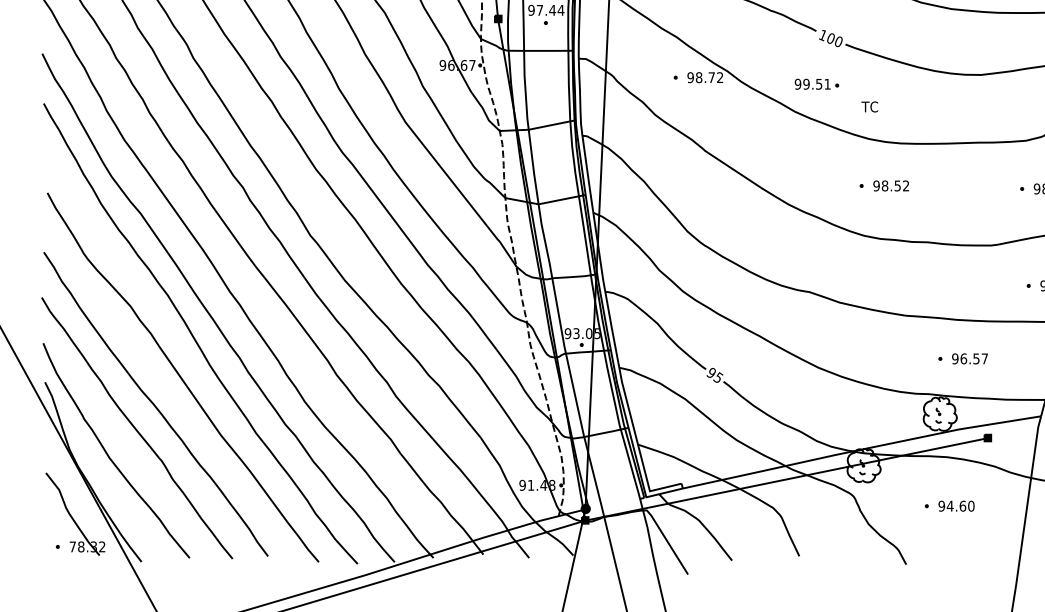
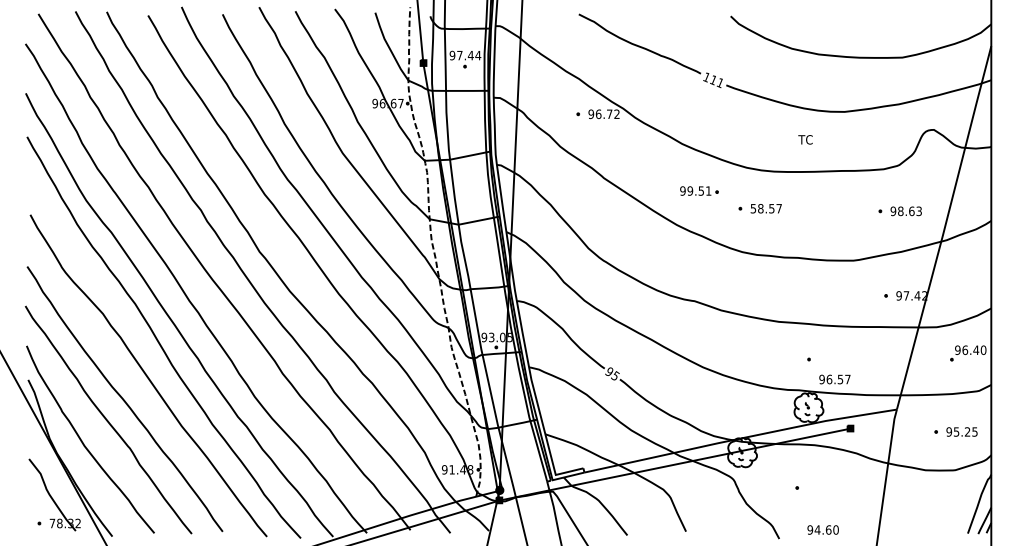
text: (834, 40) -> (716, 81), 100 -> 111
text: (698, 76) -> (598, 113), 98.72 -> 96.72
part: (817, 83) -> (699, 190), moved
text: (869, 106) -> (805, 139), moved
text: (890, 185) -> (765, 208), 98.52 -> 58.57
text: (969, 358) -> (834, 379), moved
text: (955, 505) -> (822, 529), moved

